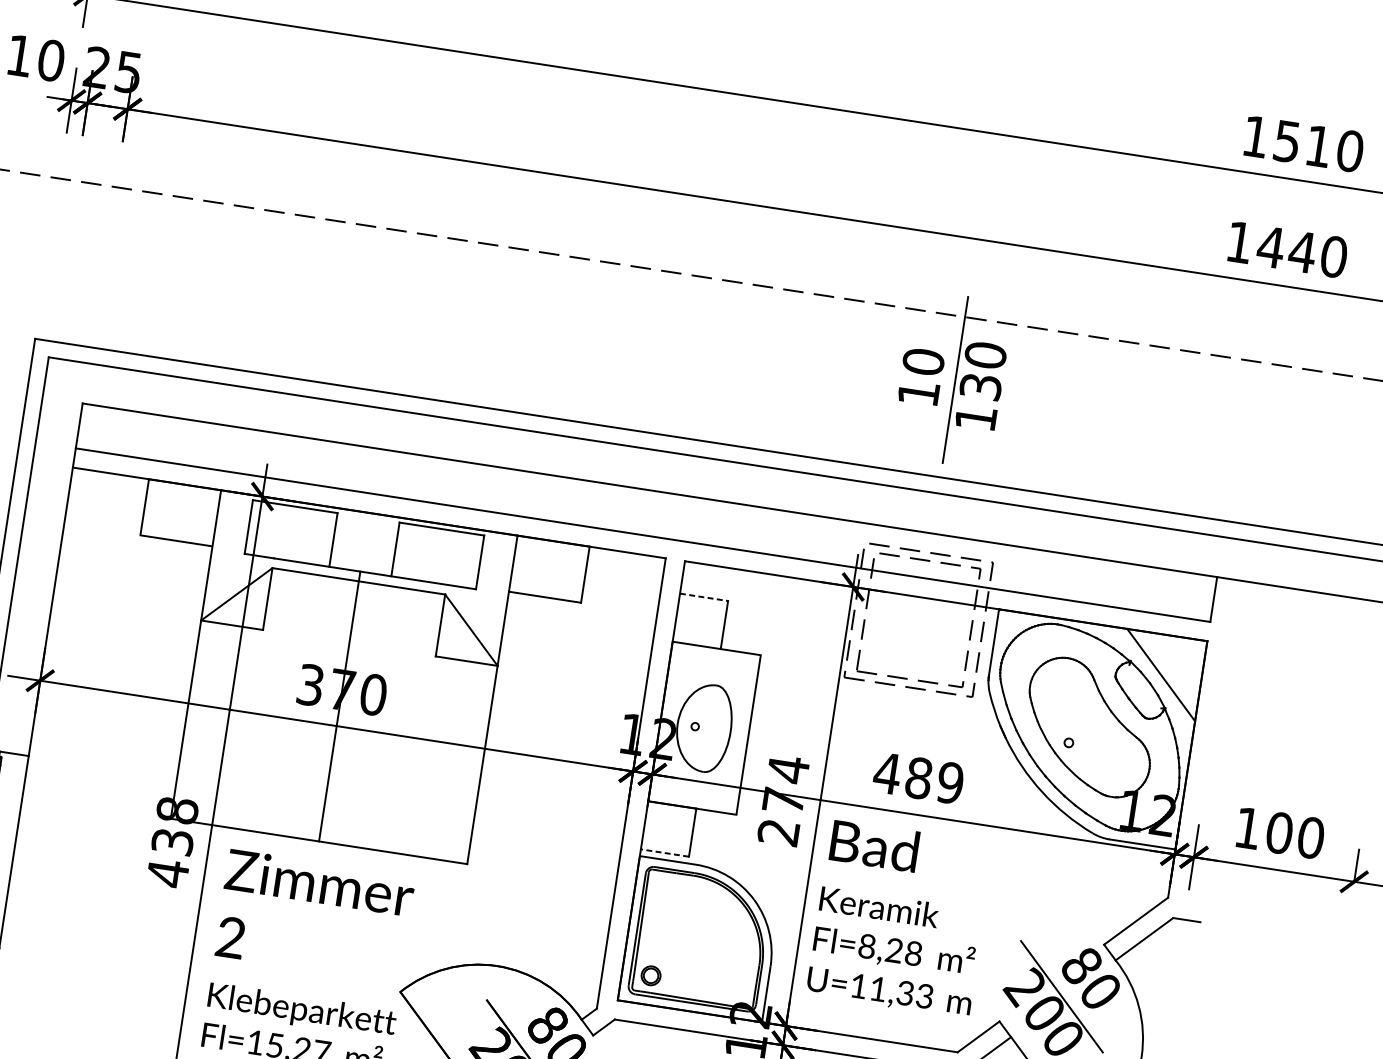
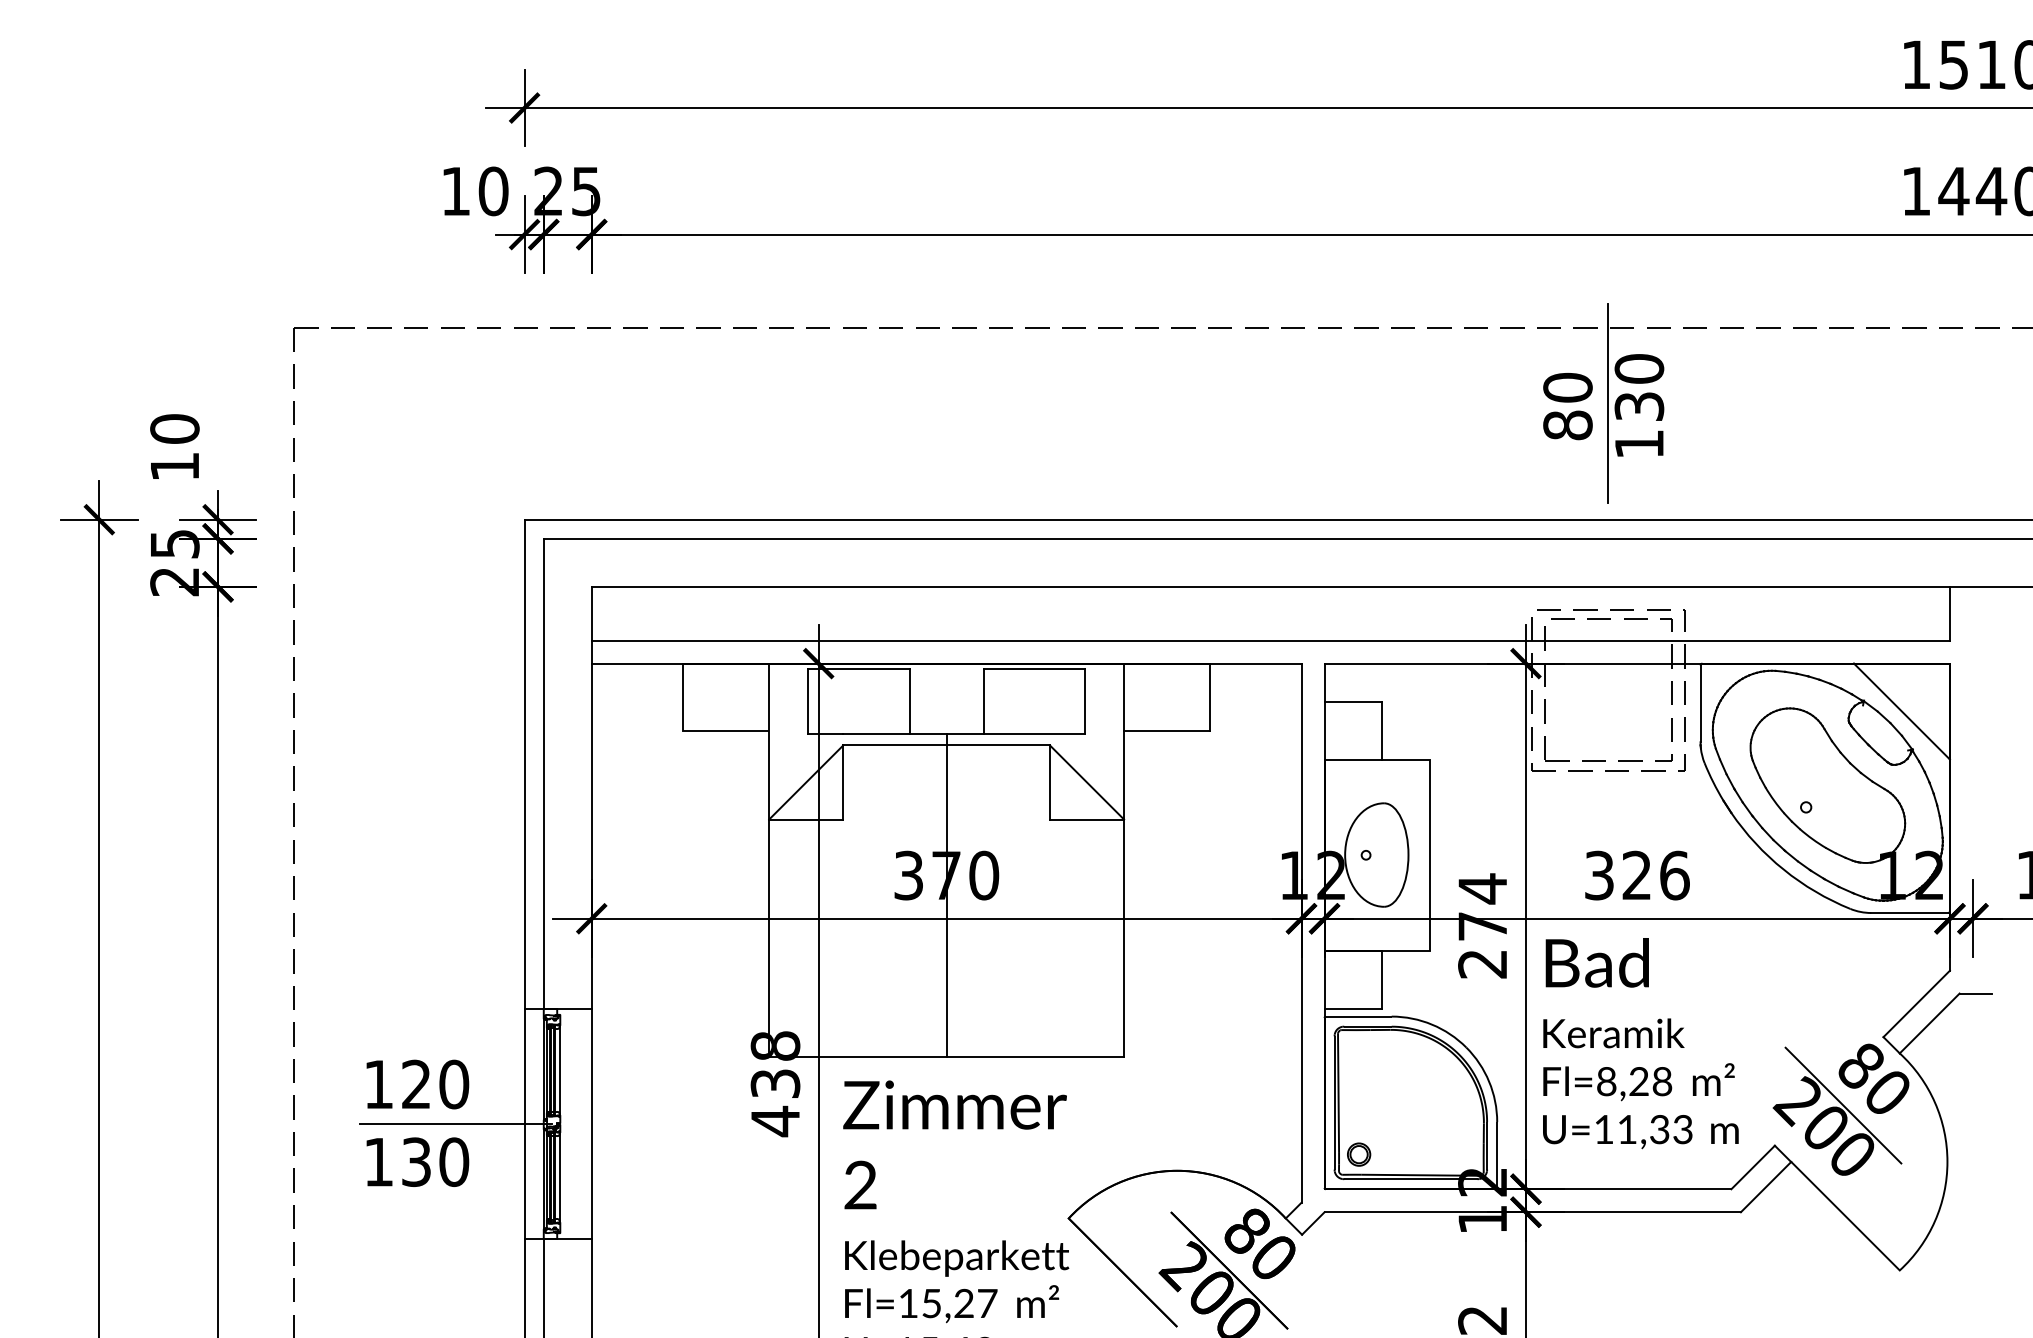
text: (918, 393) -> (1567, 425), 10 -> 80
line: (704, 597) -> (1353, 702), dashed -> solid
text: (918, 778) -> (1636, 875), 489 -> 326
line: (665, 853) -> (1353, 1008), dashed -> solid

